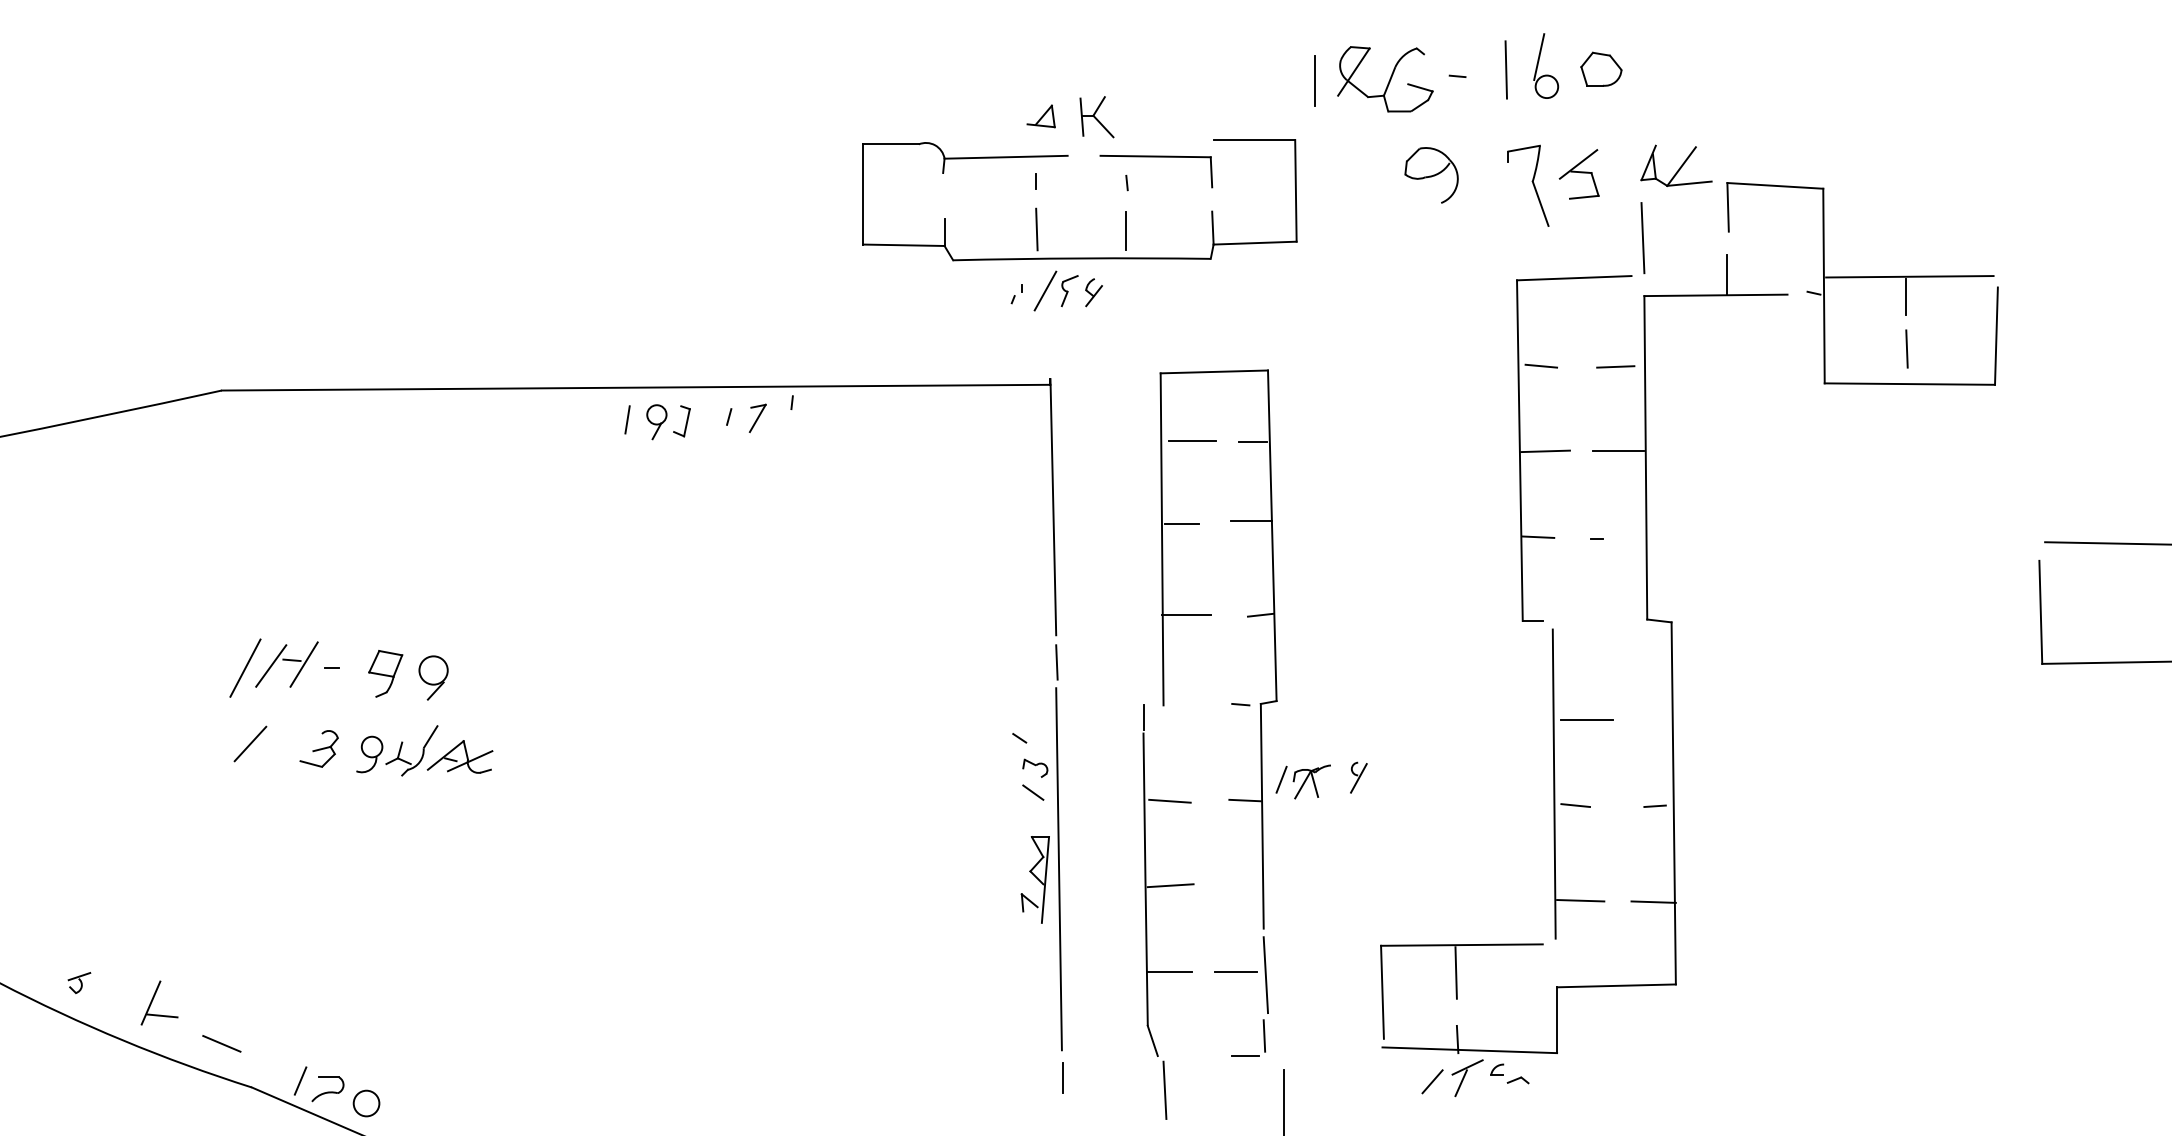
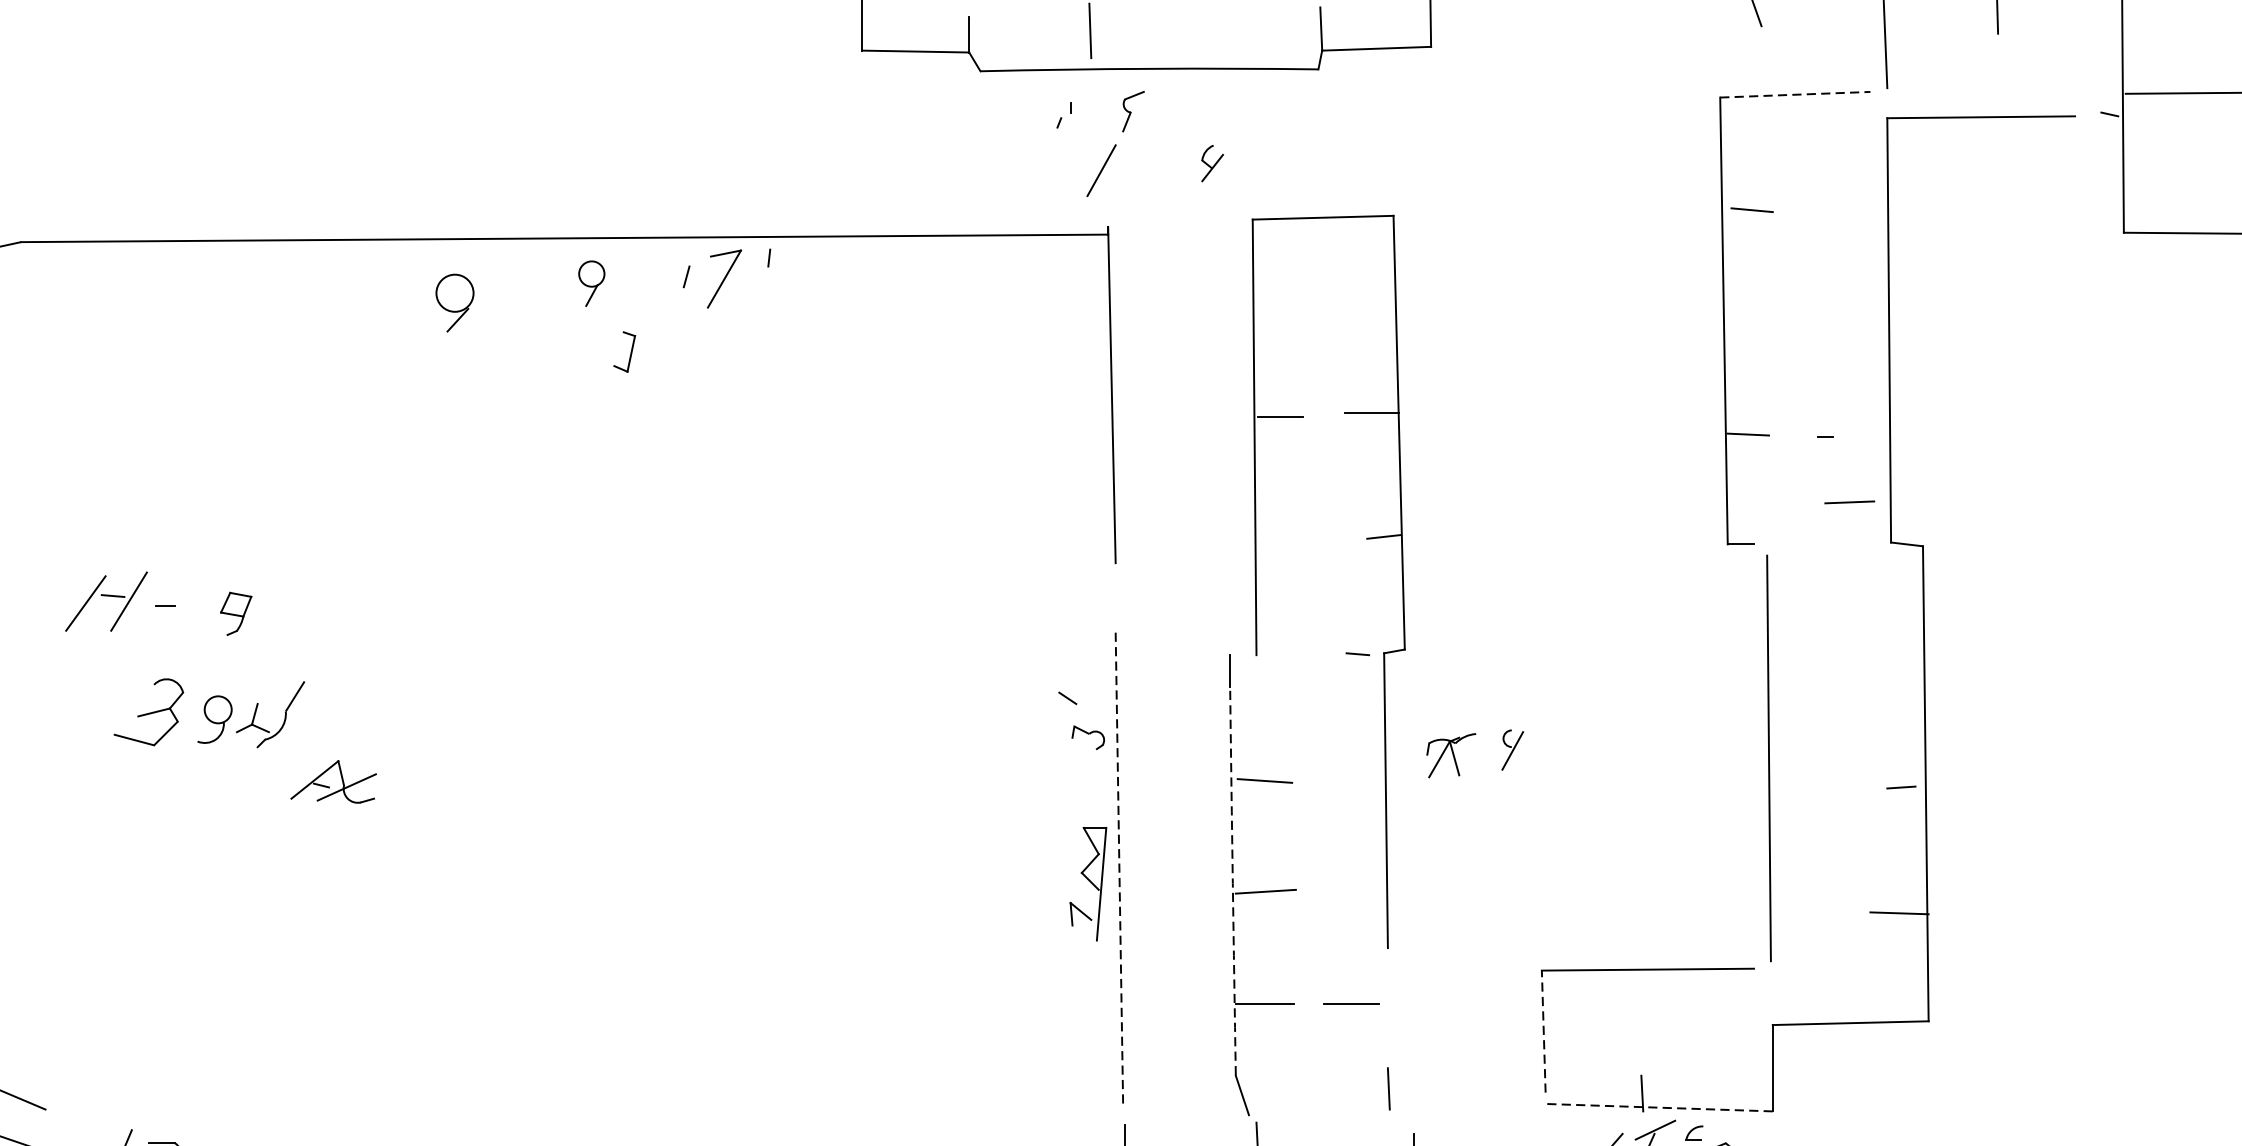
line: (1126, 230) -> (1207, 32), removed
line: (1727, 274) -> (1996, 89), removed
line: (1574, 278) -> (1795, 95), solid -> dashed
line: (1045, 290) -> (1101, 169), moved
part: (1093, 292) -> (1211, 163), moved
line: (1906, 296) -> (2231, 118), removed
line: (1906, 348) -> (2231, 186), removed
line: (1615, 366) -> (1849, 501), moved
part: (757, 417) -> (723, 277), size x1.6
line: (627, 419) -> (553, 280), removed
part: (681, 421) -> (624, 352), moved
line: (1192, 440) -> (1294, 307), removed
line: (1252, 442) -> (1373, 310), removed
line: (1618, 450) -> (1853, 320), removed
line: (1545, 451) -> (1757, 322), removed
line: (1186, 615) -> (1286, 537), removed
line: (1056, 662) -> (1116, 598), removed
line: (245, 667) -> (52, 605), removed
part: (385, 673) -> (235, 613), size x0.7
part: (433, 677) -> (454, 302), moved
line: (1586, 719) -> (1811, 673), removed
line: (250, 743) -> (58, 705), removed
part: (318, 748) -> (147, 711), size x1.4
part: (459, 756) -> (332, 781), moved
line: (1281, 779) -> (1411, 752), removed
line: (1033, 792) -> (1085, 769), removed
line: (1244, 800) -> (1362, 779), removed
line: (1575, 805) -> (1796, 786), removed
line: (1059, 869) -> (1120, 870), solid -> dashed
arc: (1145, 879) -> (1232, 883), solid -> dashed
line: (1580, 900) -> (1803, 911), removed
line: (1455, 972) -> (1639, 1005), removed
line: (1265, 975) -> (1390, 1009), removed
line: (1382, 992) -> (1543, 1031), solid -> dashed
line: (1469, 1050) -> (1657, 1107), solid -> dashed
line: (1245, 1056) -> (1364, 1115), removed

